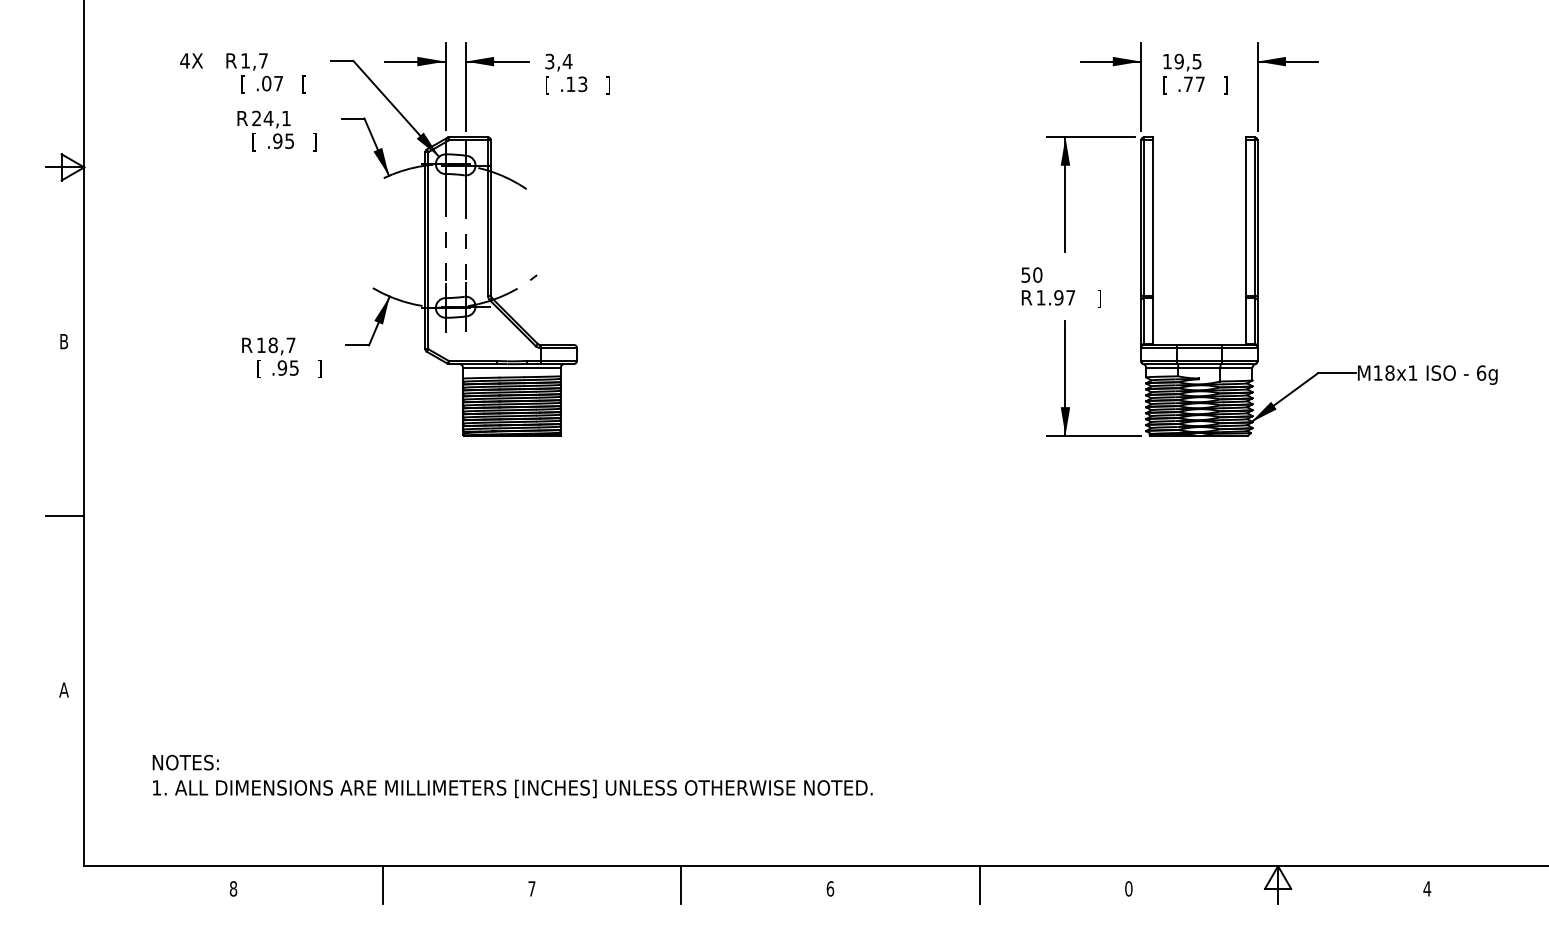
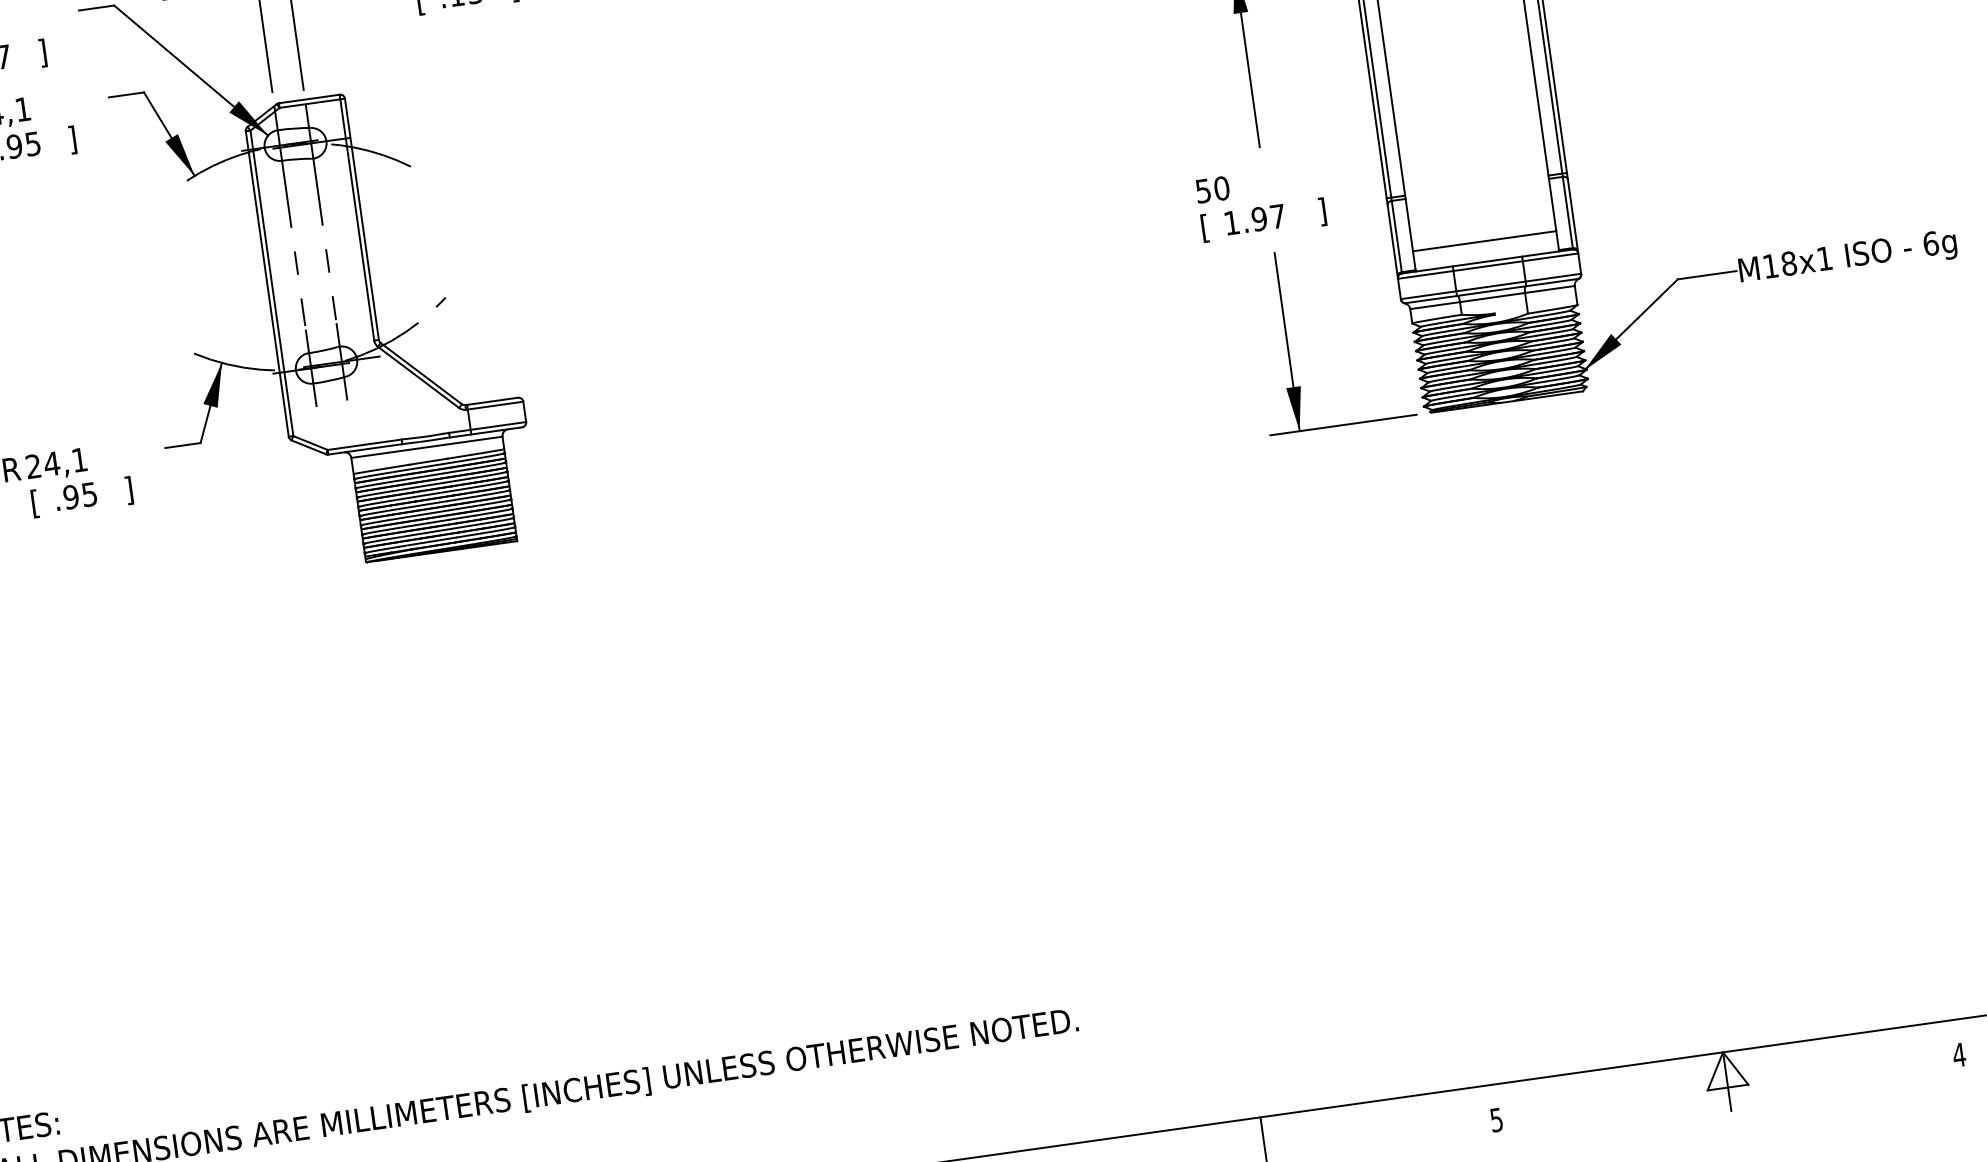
text: (303, 84) -> (42, 53), [ -> ]
text: (1026, 298) -> (1209, 227), R -> [
line: (1199, 331) -> (1484, 240), added
text: (275, 345) -> (55, 463), 18,7 -> 24,1
text: (1128, 888) -> (1496, 1119), 0 -> 5

